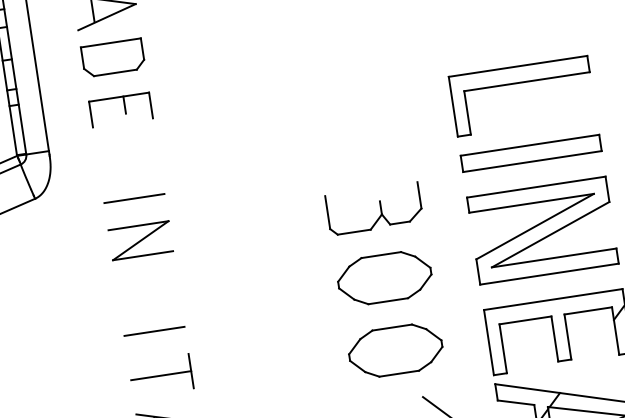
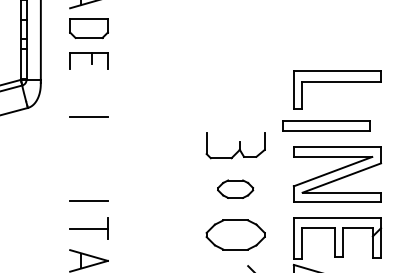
part: (531, 152) -> (326, 125), moved
part: (139, 240) -> (88, 143), removed
part: (384, 276) -> (235, 188), size x0.6

